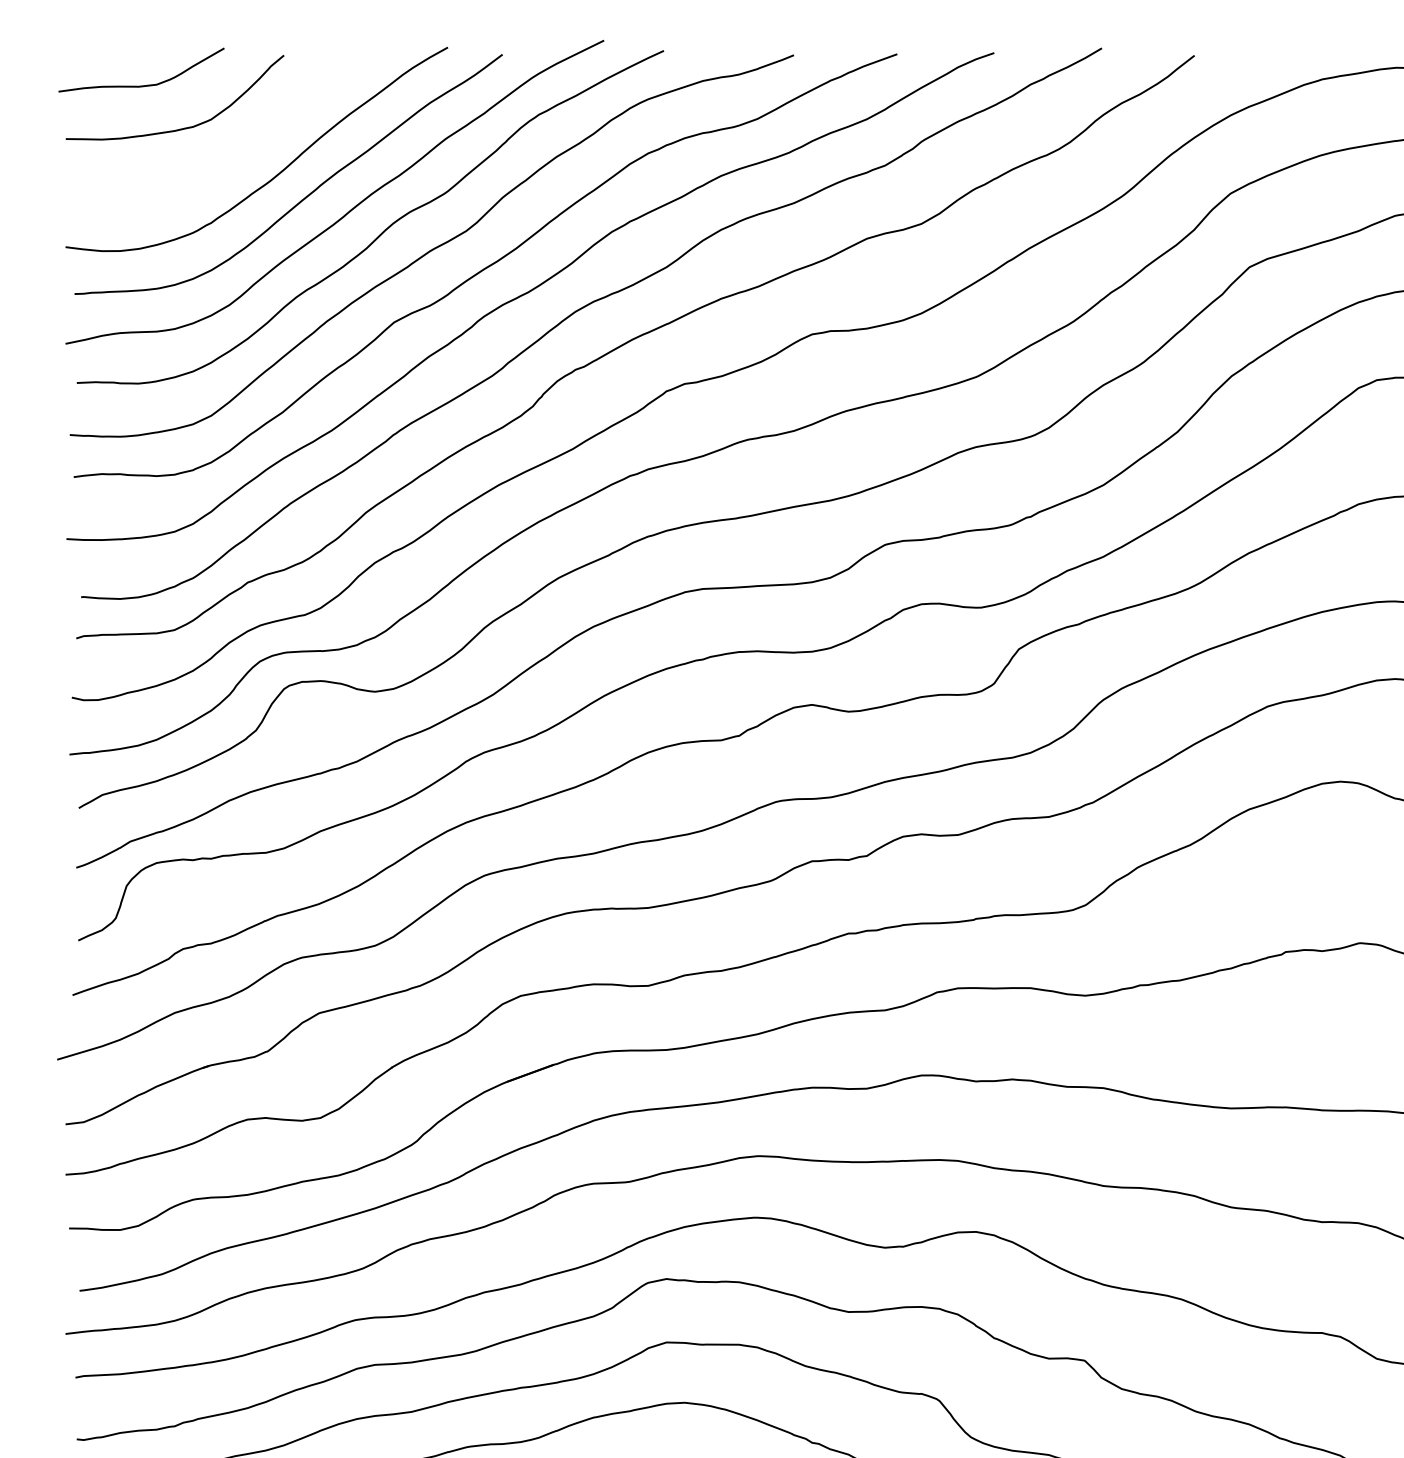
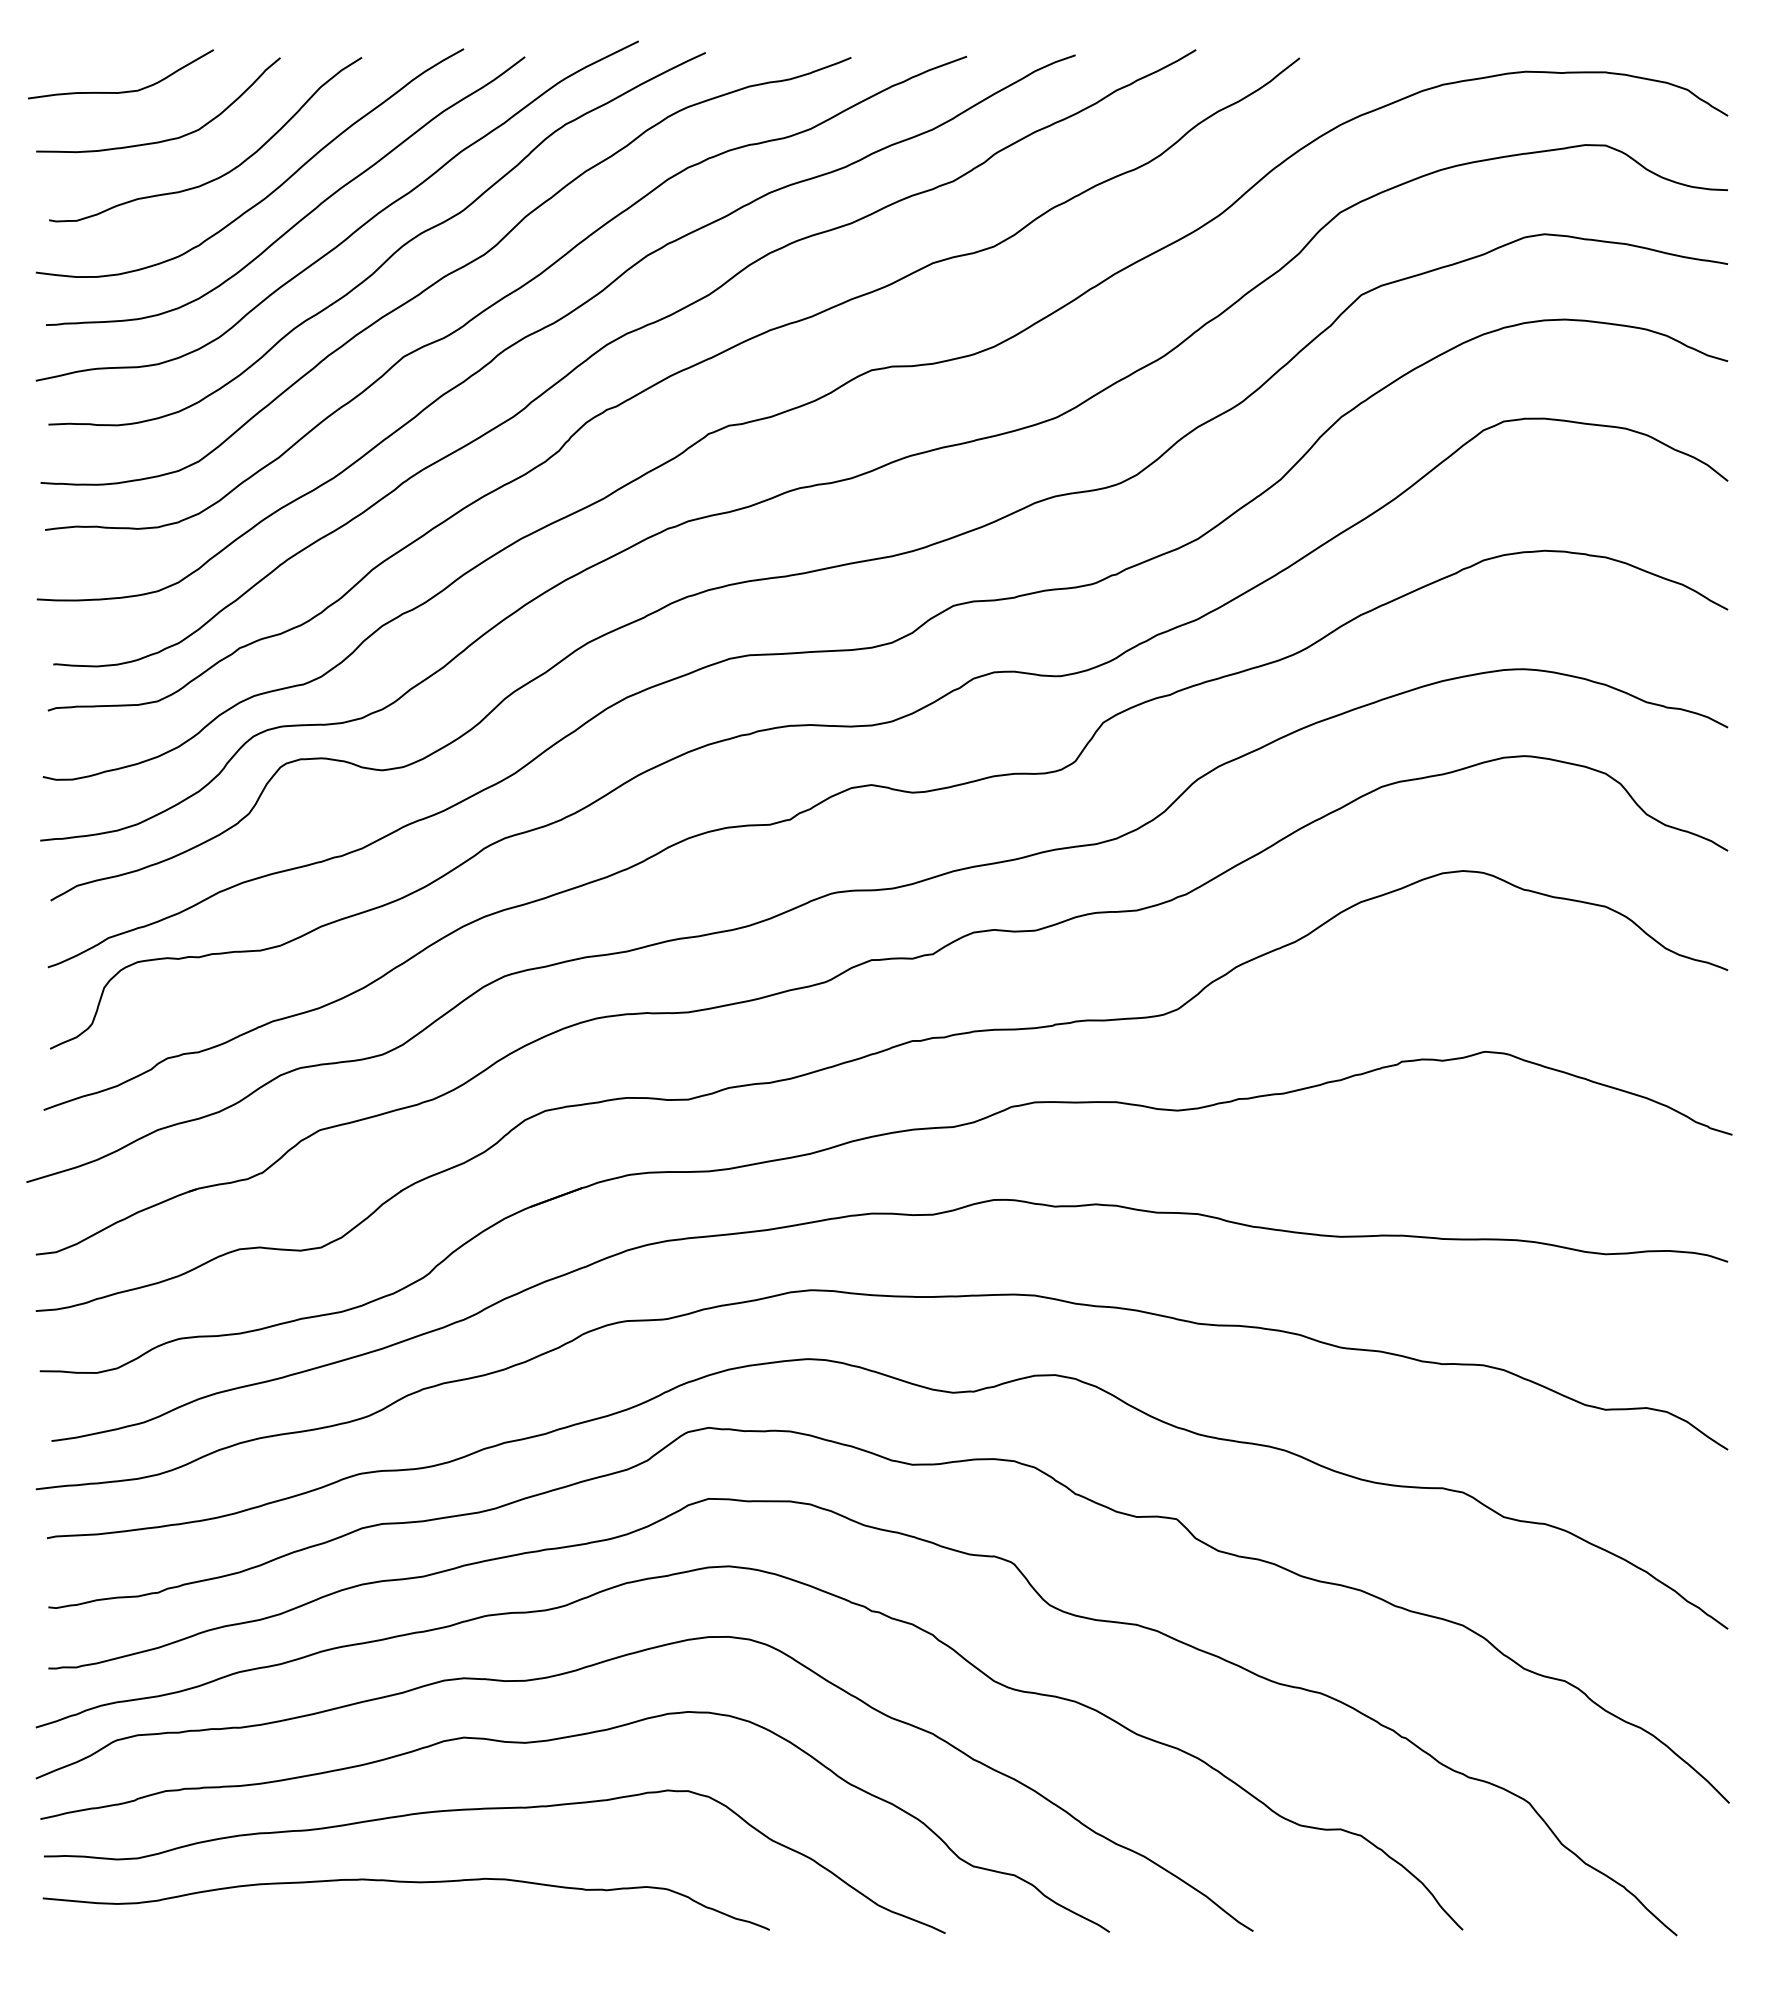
curve: (232, 159) -> (222, 174), added

